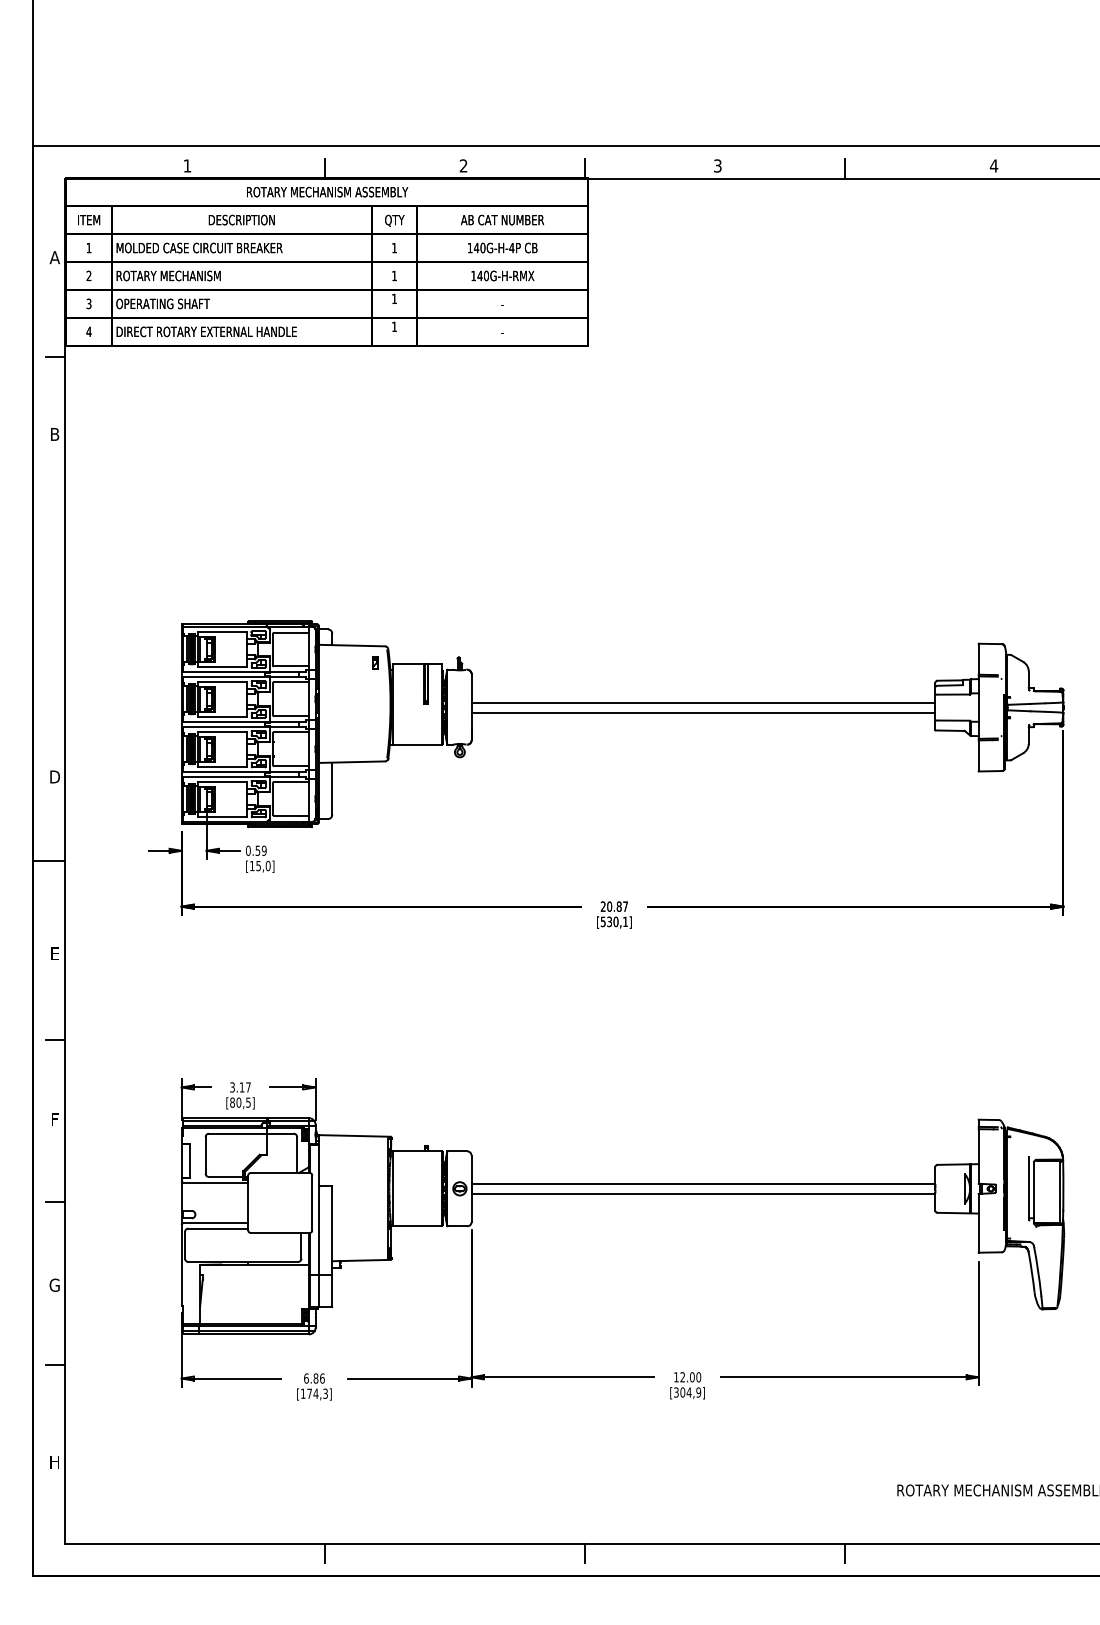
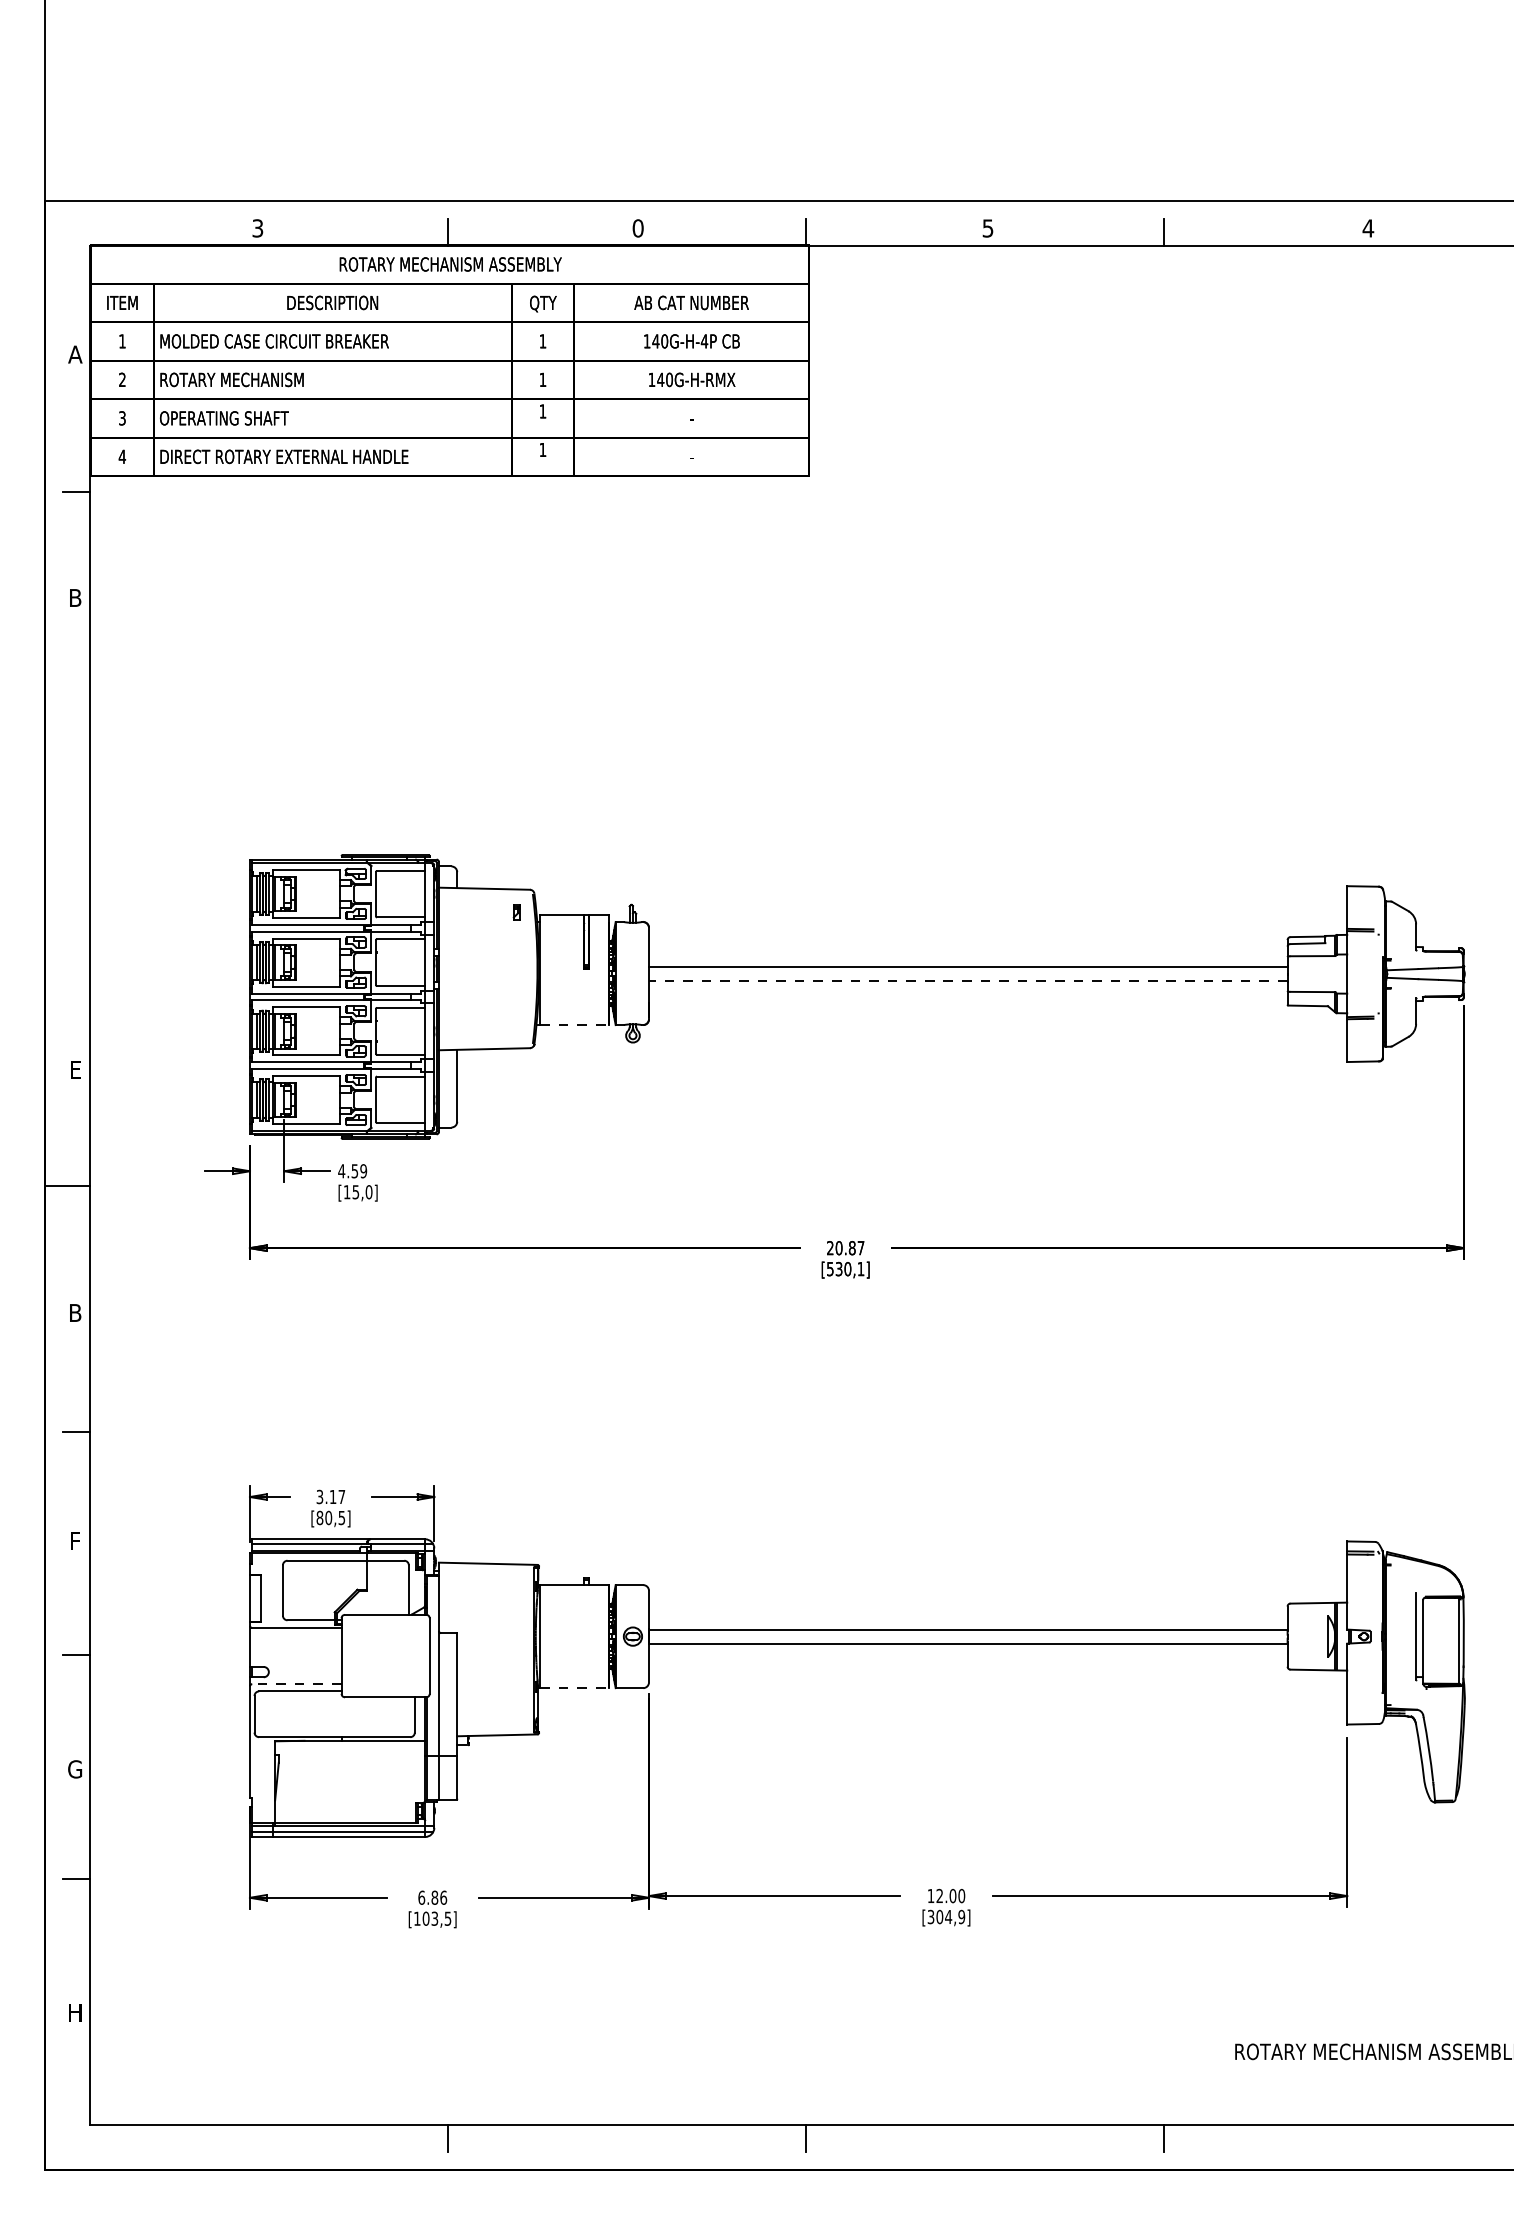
text: (187, 165) -> (257, 227), 1 -> 3
text: (463, 165) -> (637, 227), 2 -> 0
text: (717, 165) -> (987, 227), 3 -> 5
line: (703, 712) -> (968, 980), solid -> dashed
line: (417, 744) -> (574, 1024), solid -> dashed
text: (54, 776) -> (74, 1068), D -> E
text: (247, 850) -> (340, 1170), 0.59 -> 4.59
text: (55, 953) -> (76, 1312), E -> B
line: (215, 1223) -> (296, 1684), solid -> dashed
line: (417, 1226) -> (574, 1688), solid -> dashed
text: (317, 1393) -> (436, 1918), [174,3] -> [103,5]

